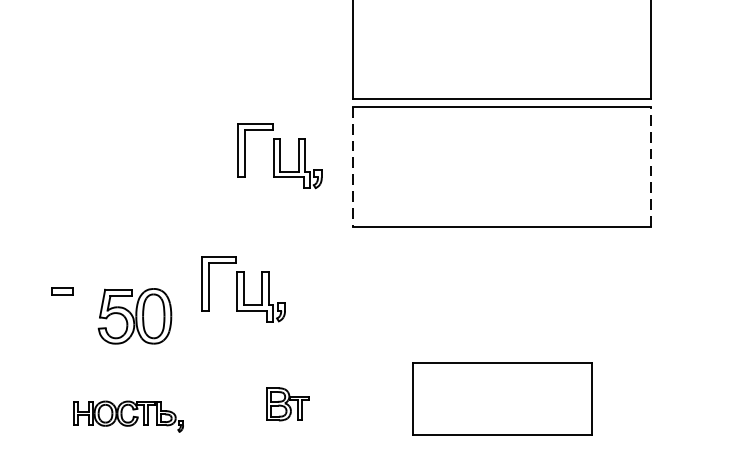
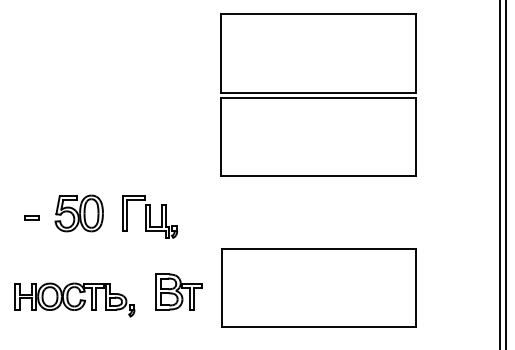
part: (280, 155) -> (174, 129), removed
line: (651, 166) -> (416, 136), dashed -> solid
line: (352, 167) -> (221, 137), dashed -> solid
part: (133, 316) -> (78, 213), moved
part: (501, 397) -> (318, 287), size x1.67
part: (286, 403) -> (178, 291), size x1.67
part: (127, 415) -> (74, 299), size x1.67

